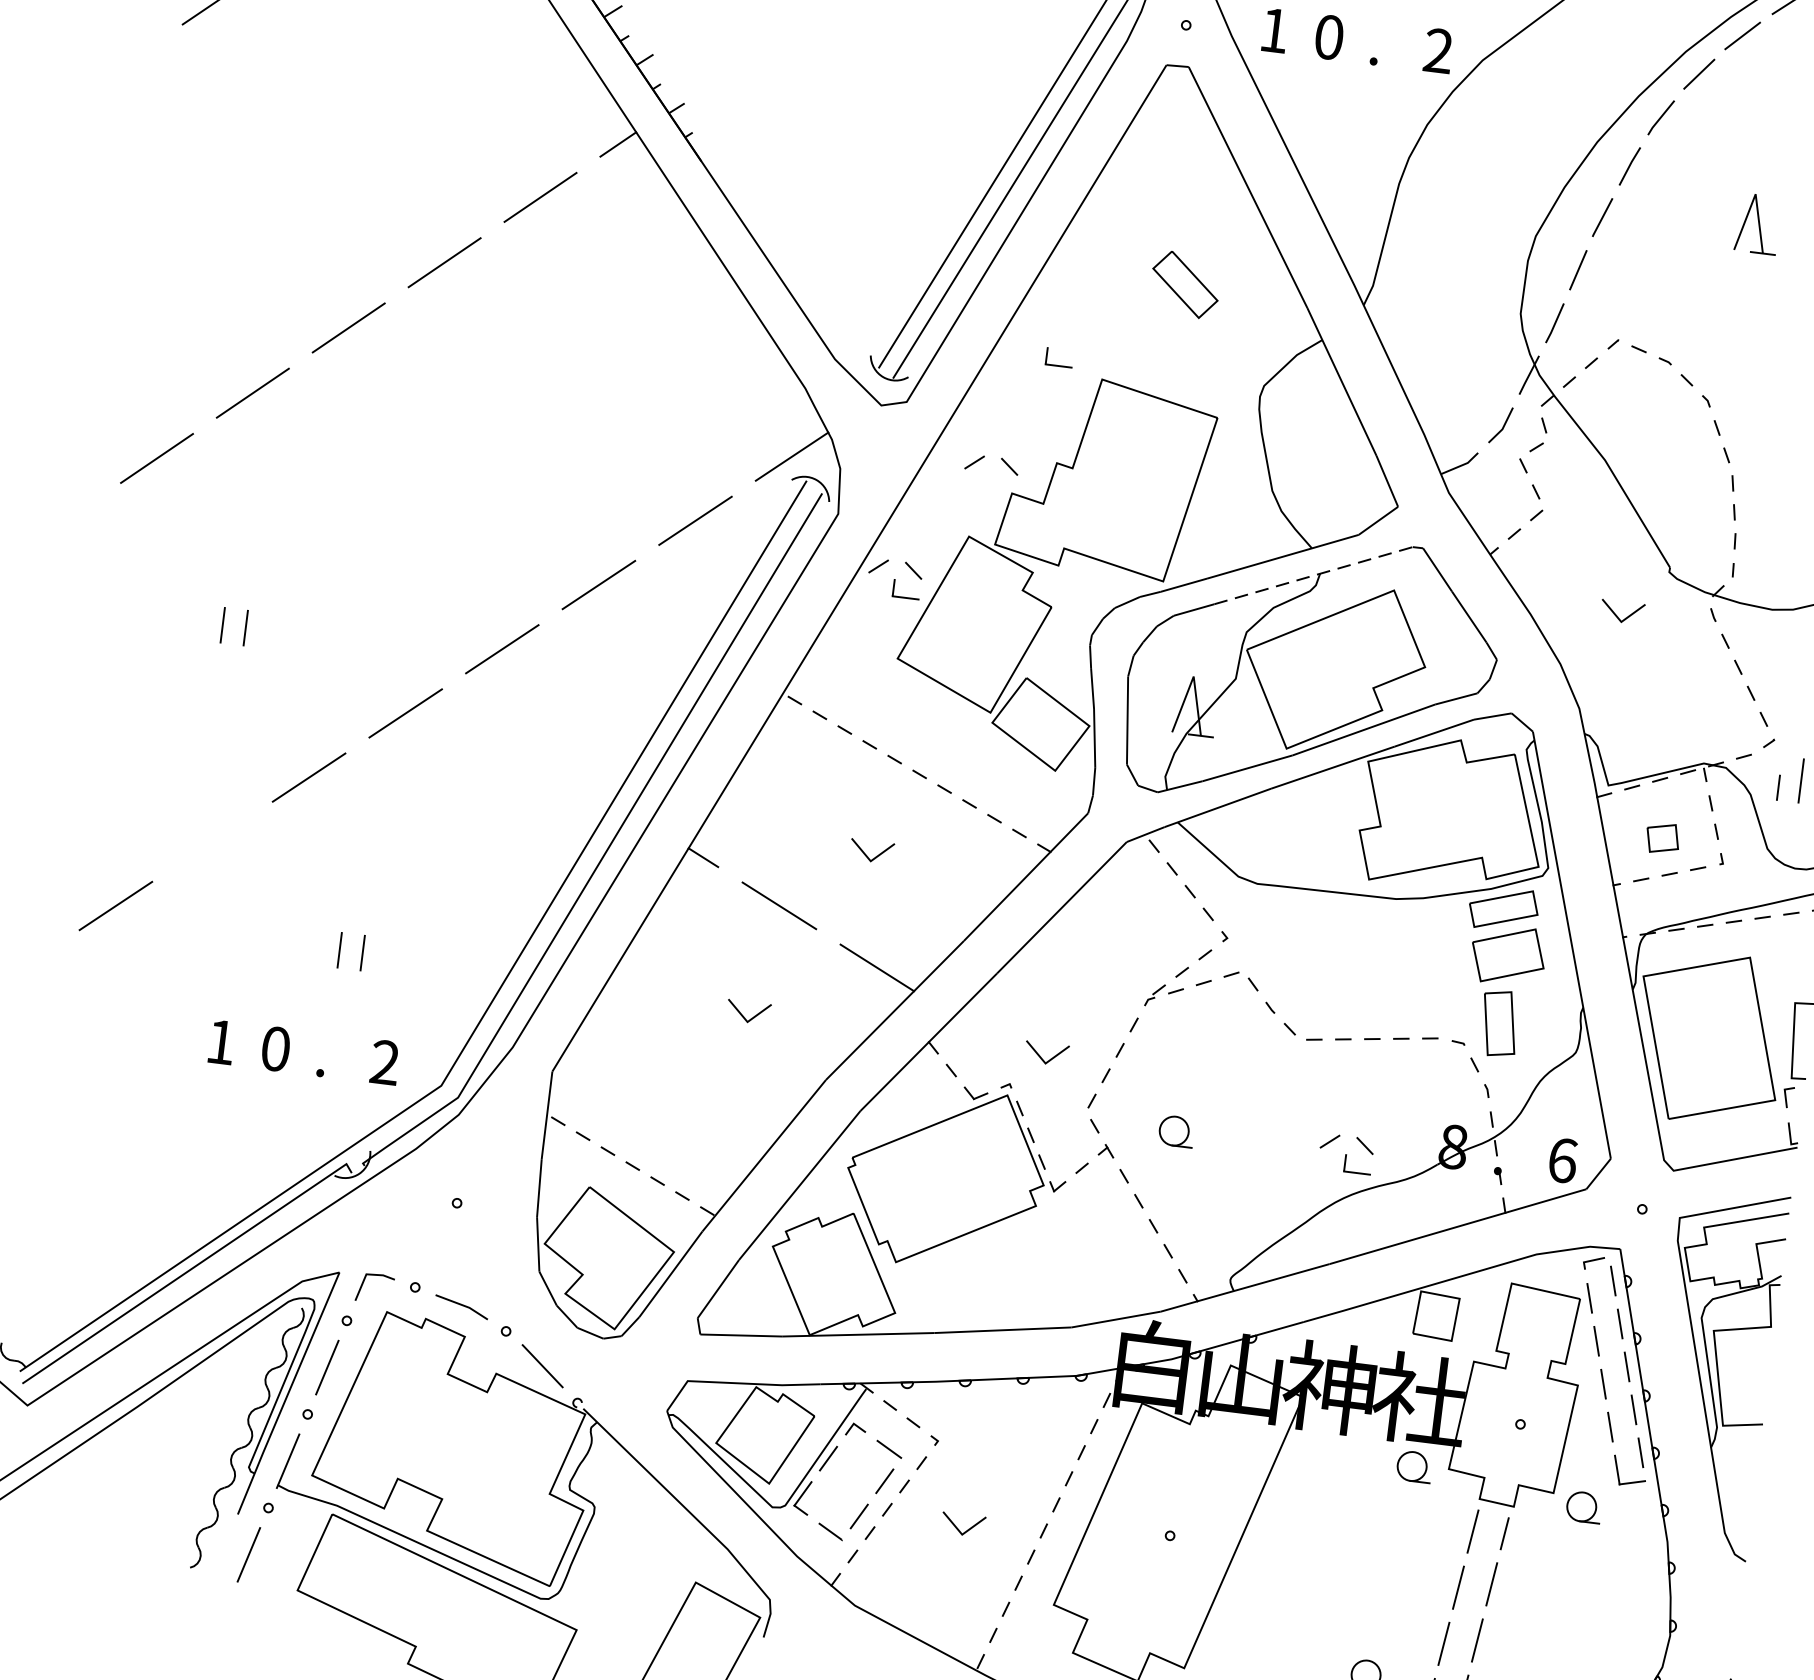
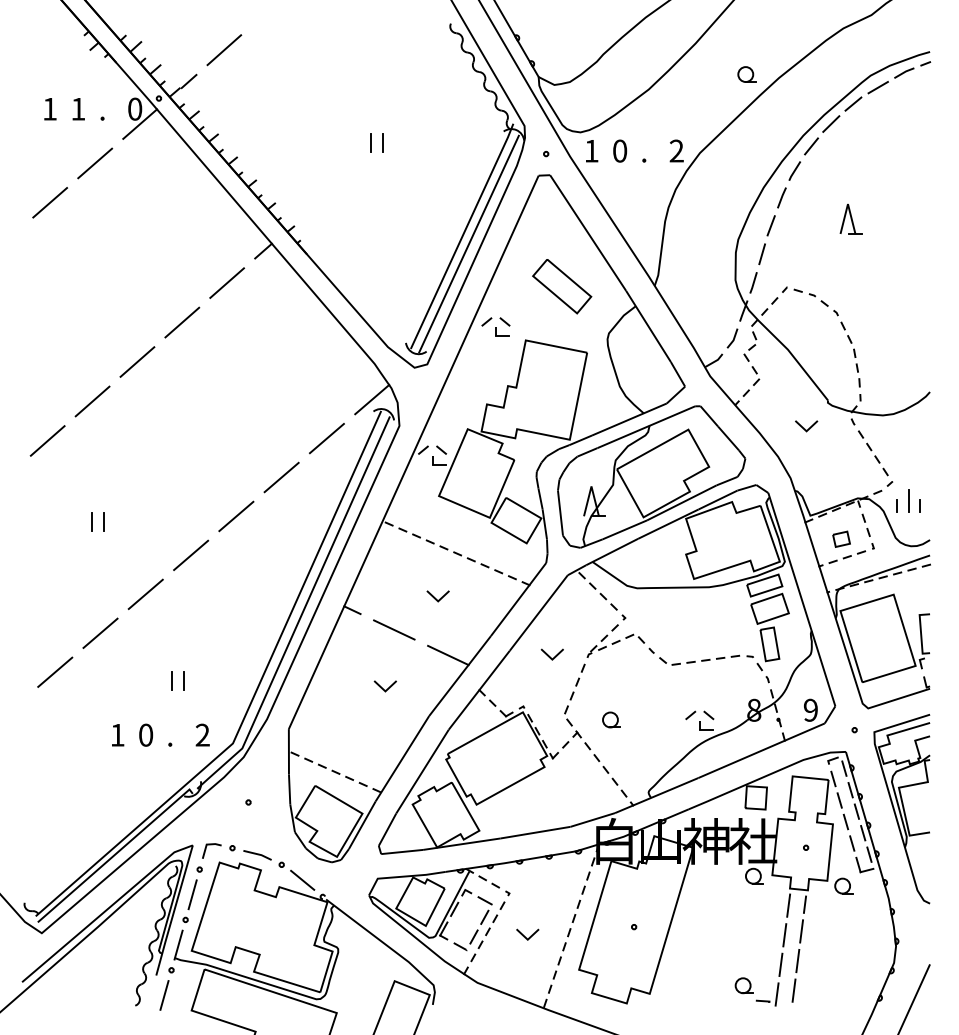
part: (1185, 284) -> (562, 286), size x1.67
part: (991, 463) -> (495, 321), moved
line: (1313, 576) -> (646, 427), dashed -> solid
line: (212, 840) -> (100, 632), added
line: (1040, 1054) -> (549, 655), moved
text: (1564, 1159) -> (811, 709), 6 -> 9

